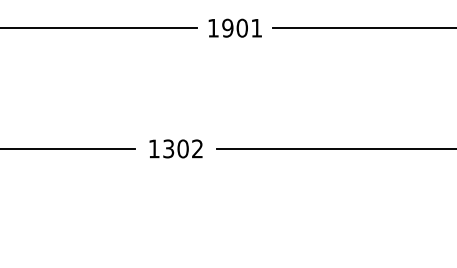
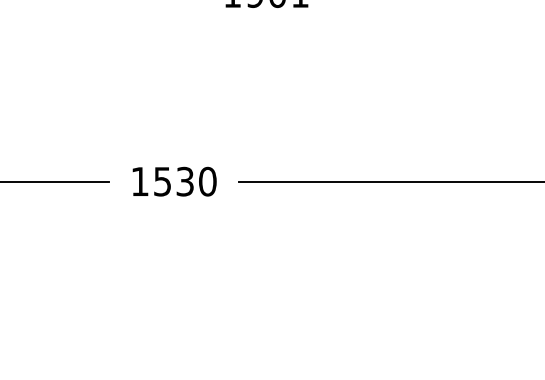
text: (183, 148) -> (185, 181), 1302 -> 1530

